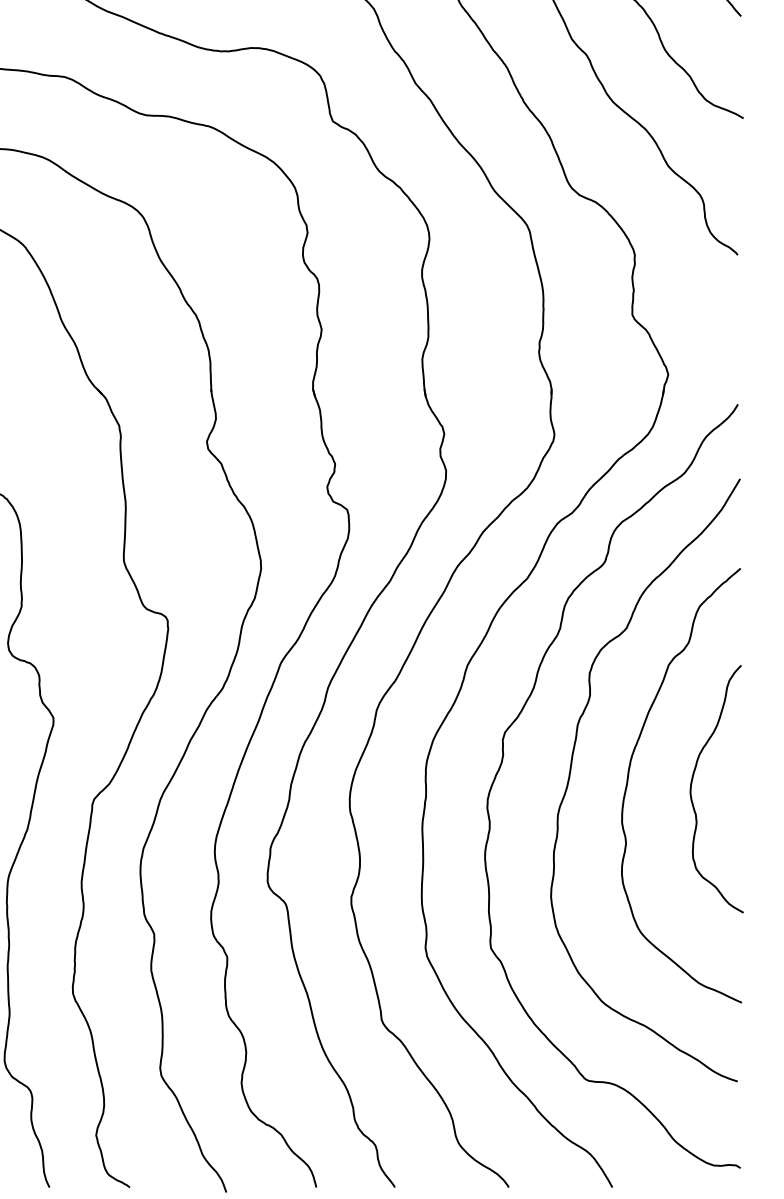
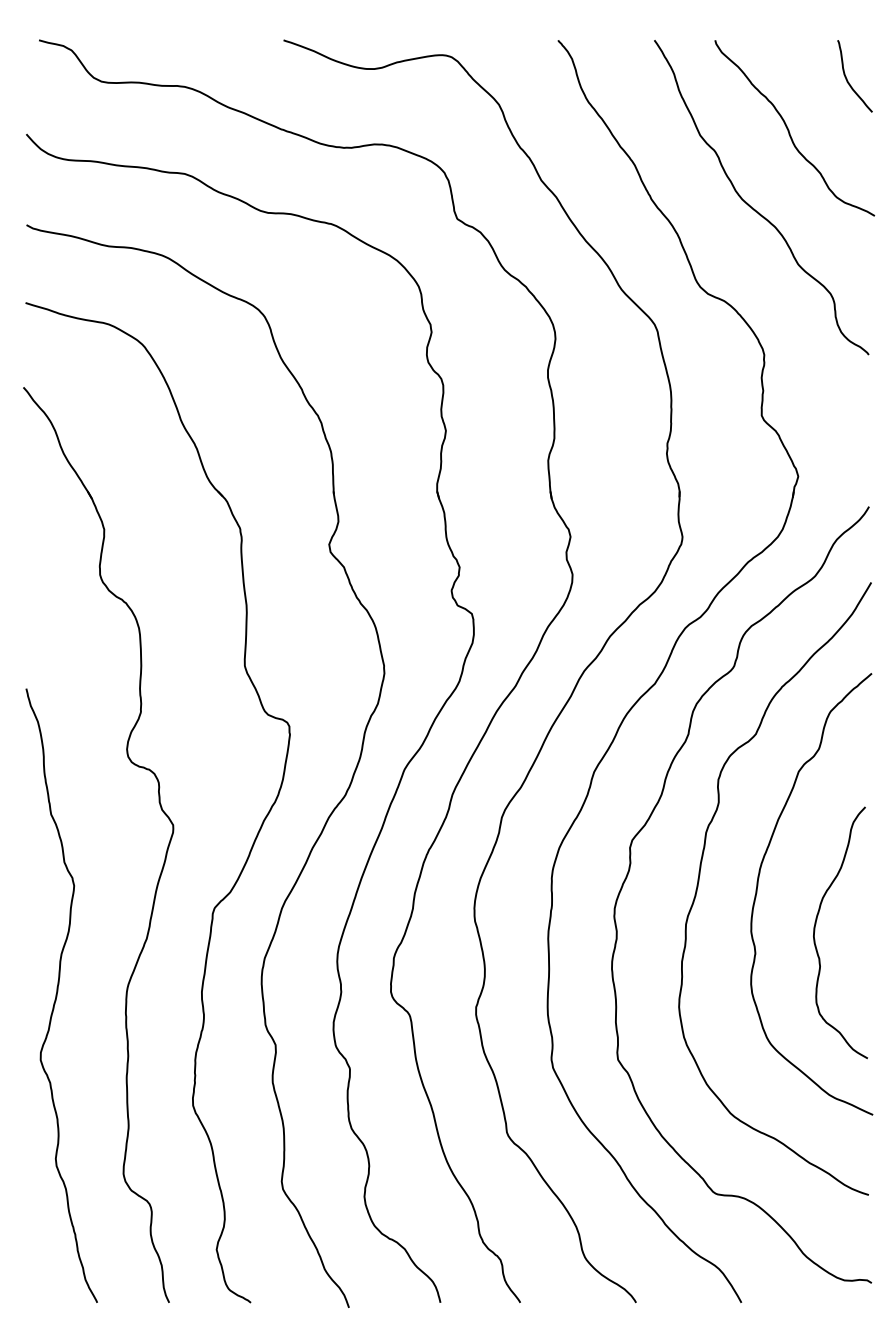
curve: (692, 787) -> (815, 931), moved

